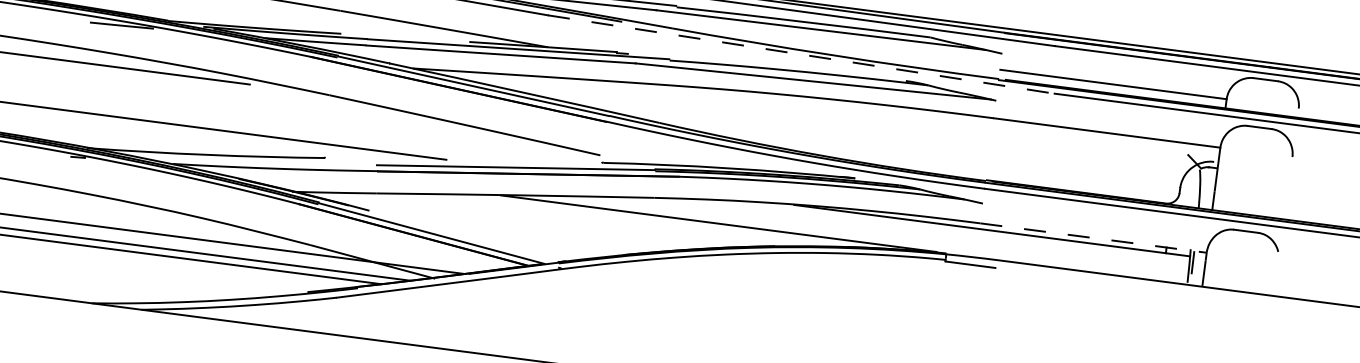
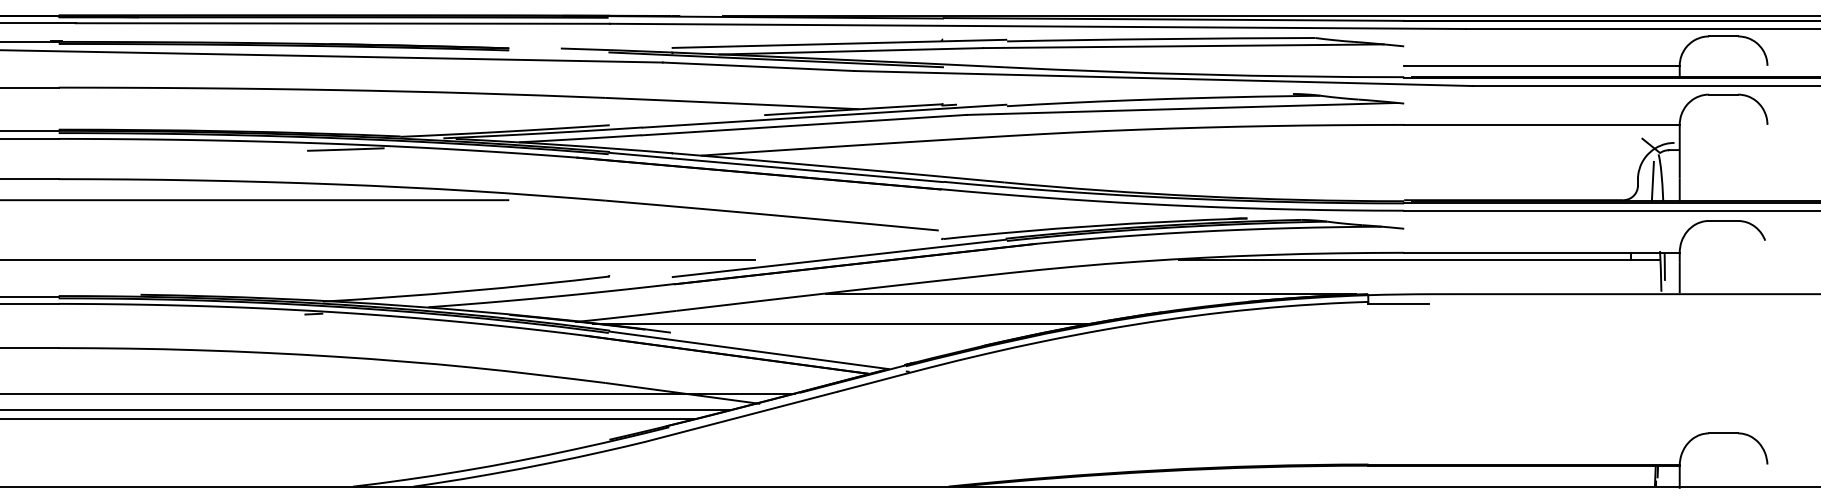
line: (802, 54) -> (1164, 78), dashed -> solid
line: (1192, 190) -> (1652, 180), added
line: (511, 221) -> (842, 323), added
line: (1093, 237) -> (1541, 252), dashed -> solid

